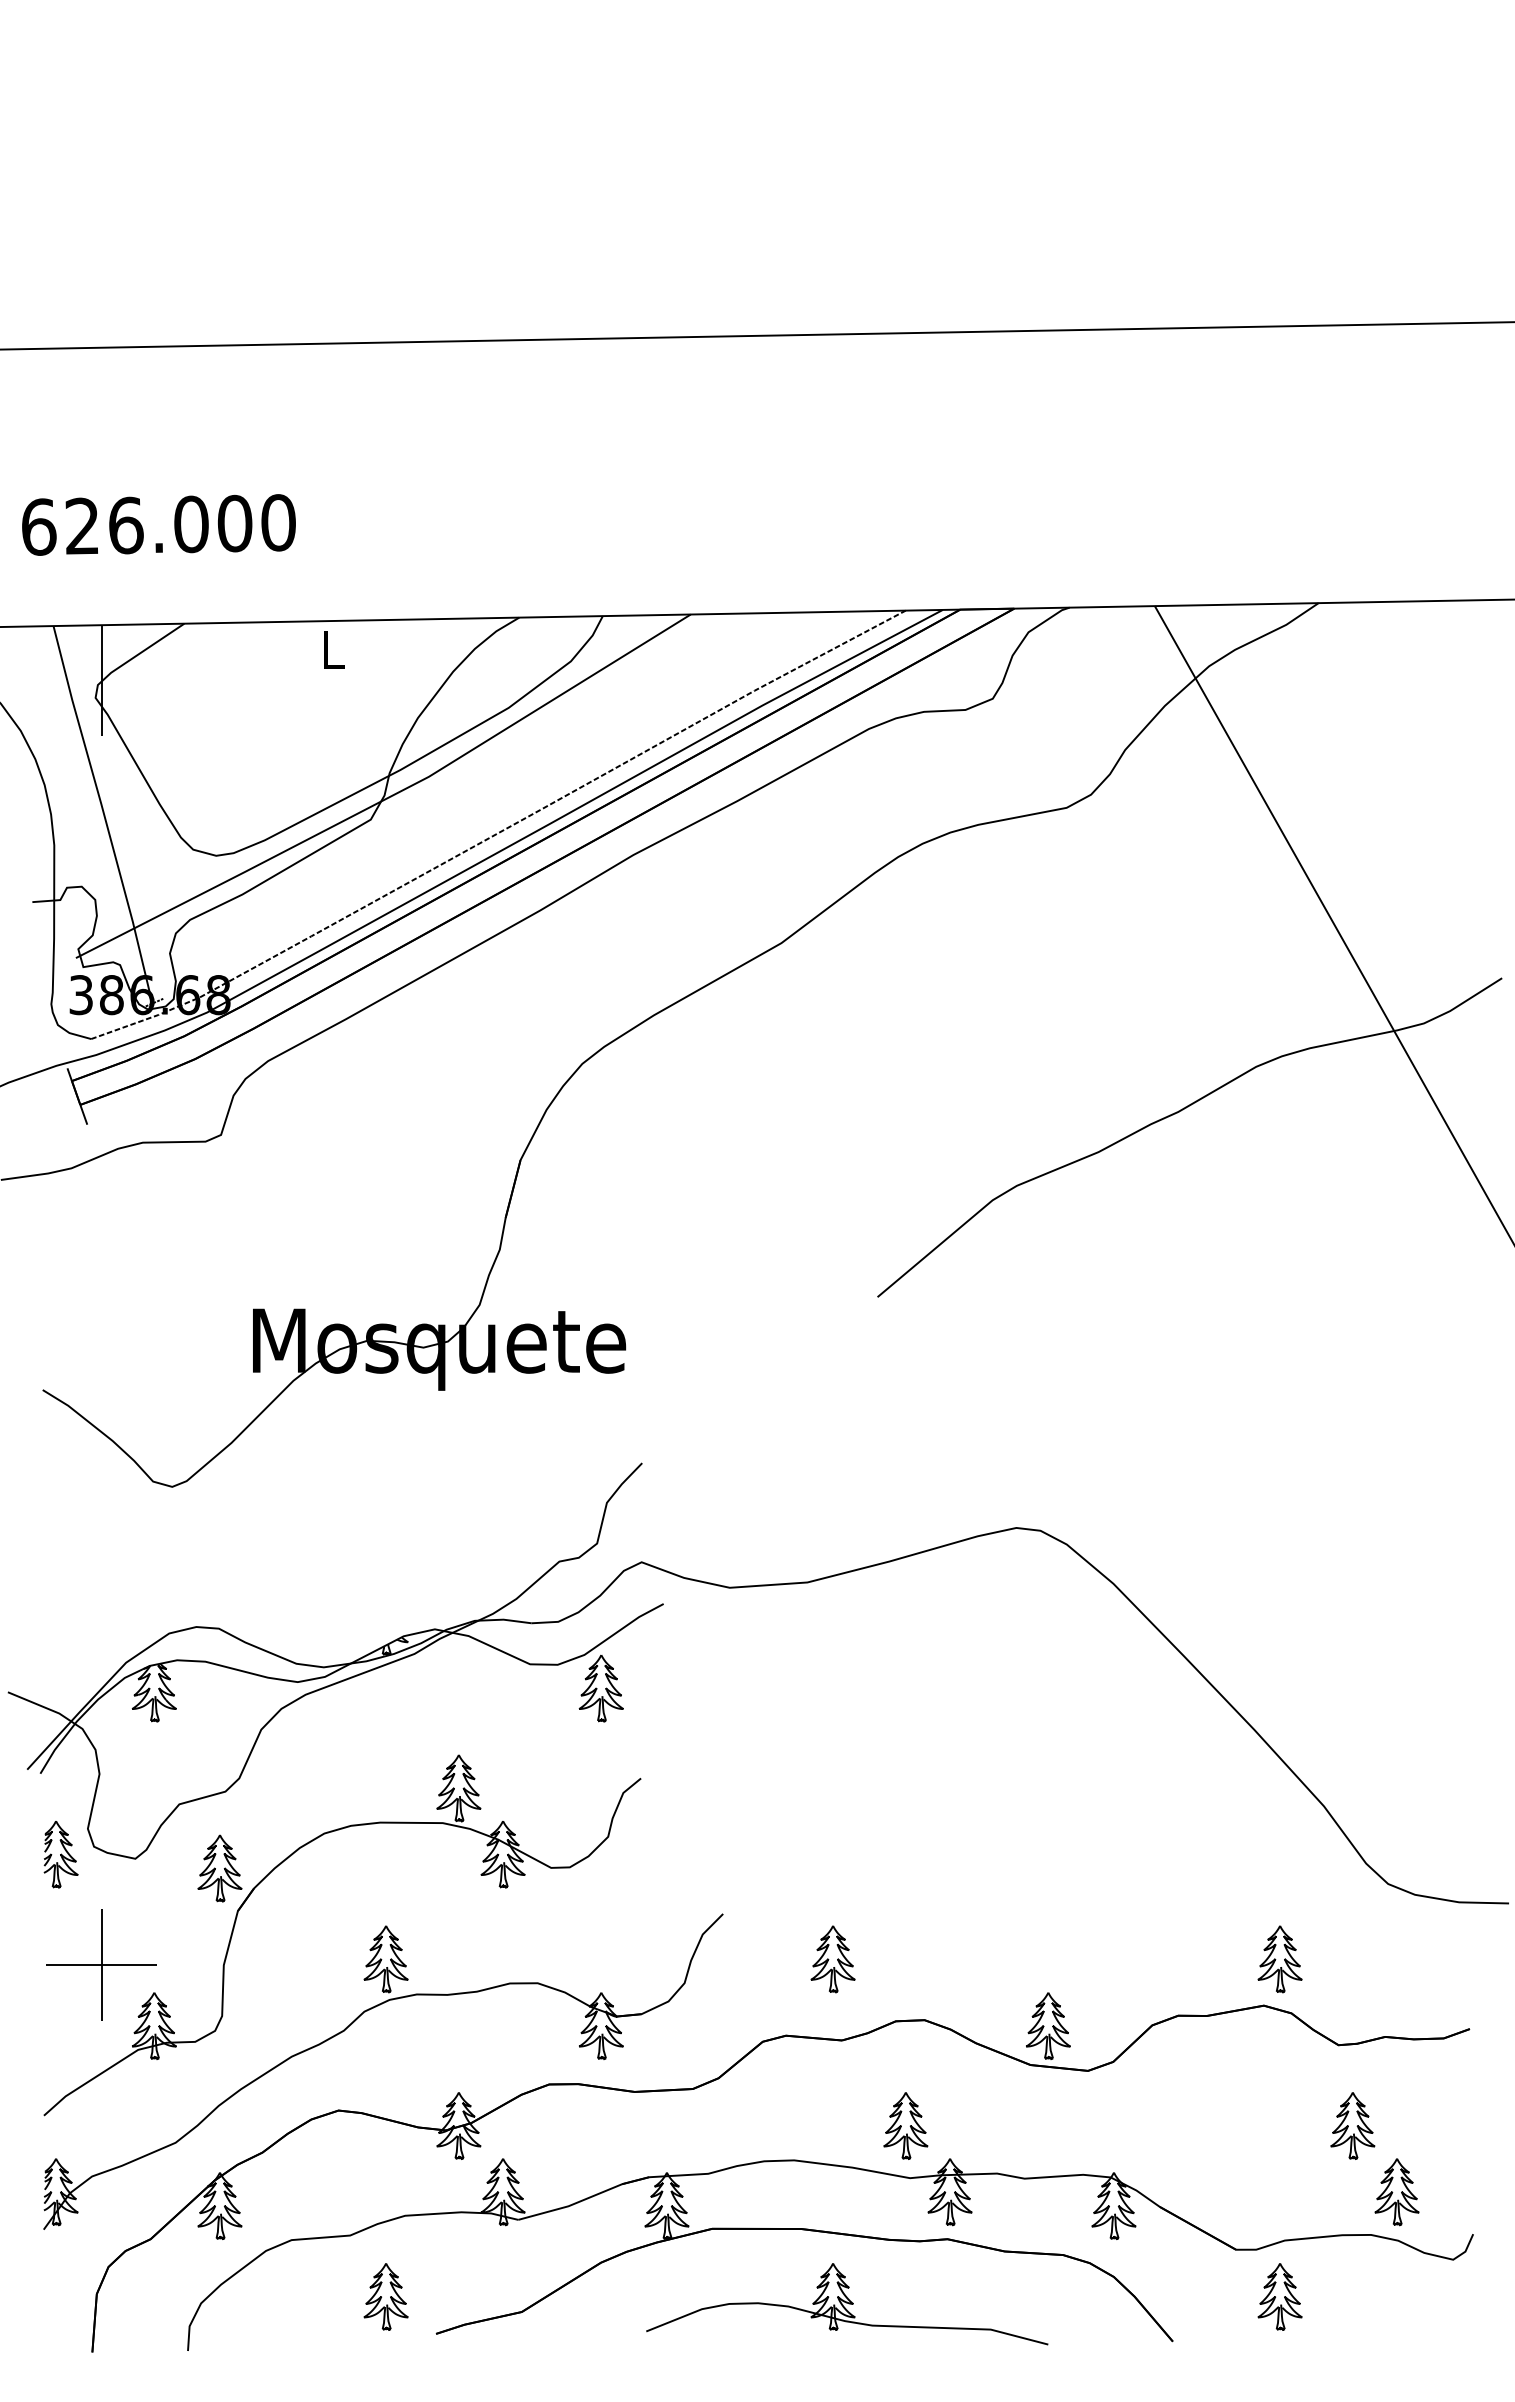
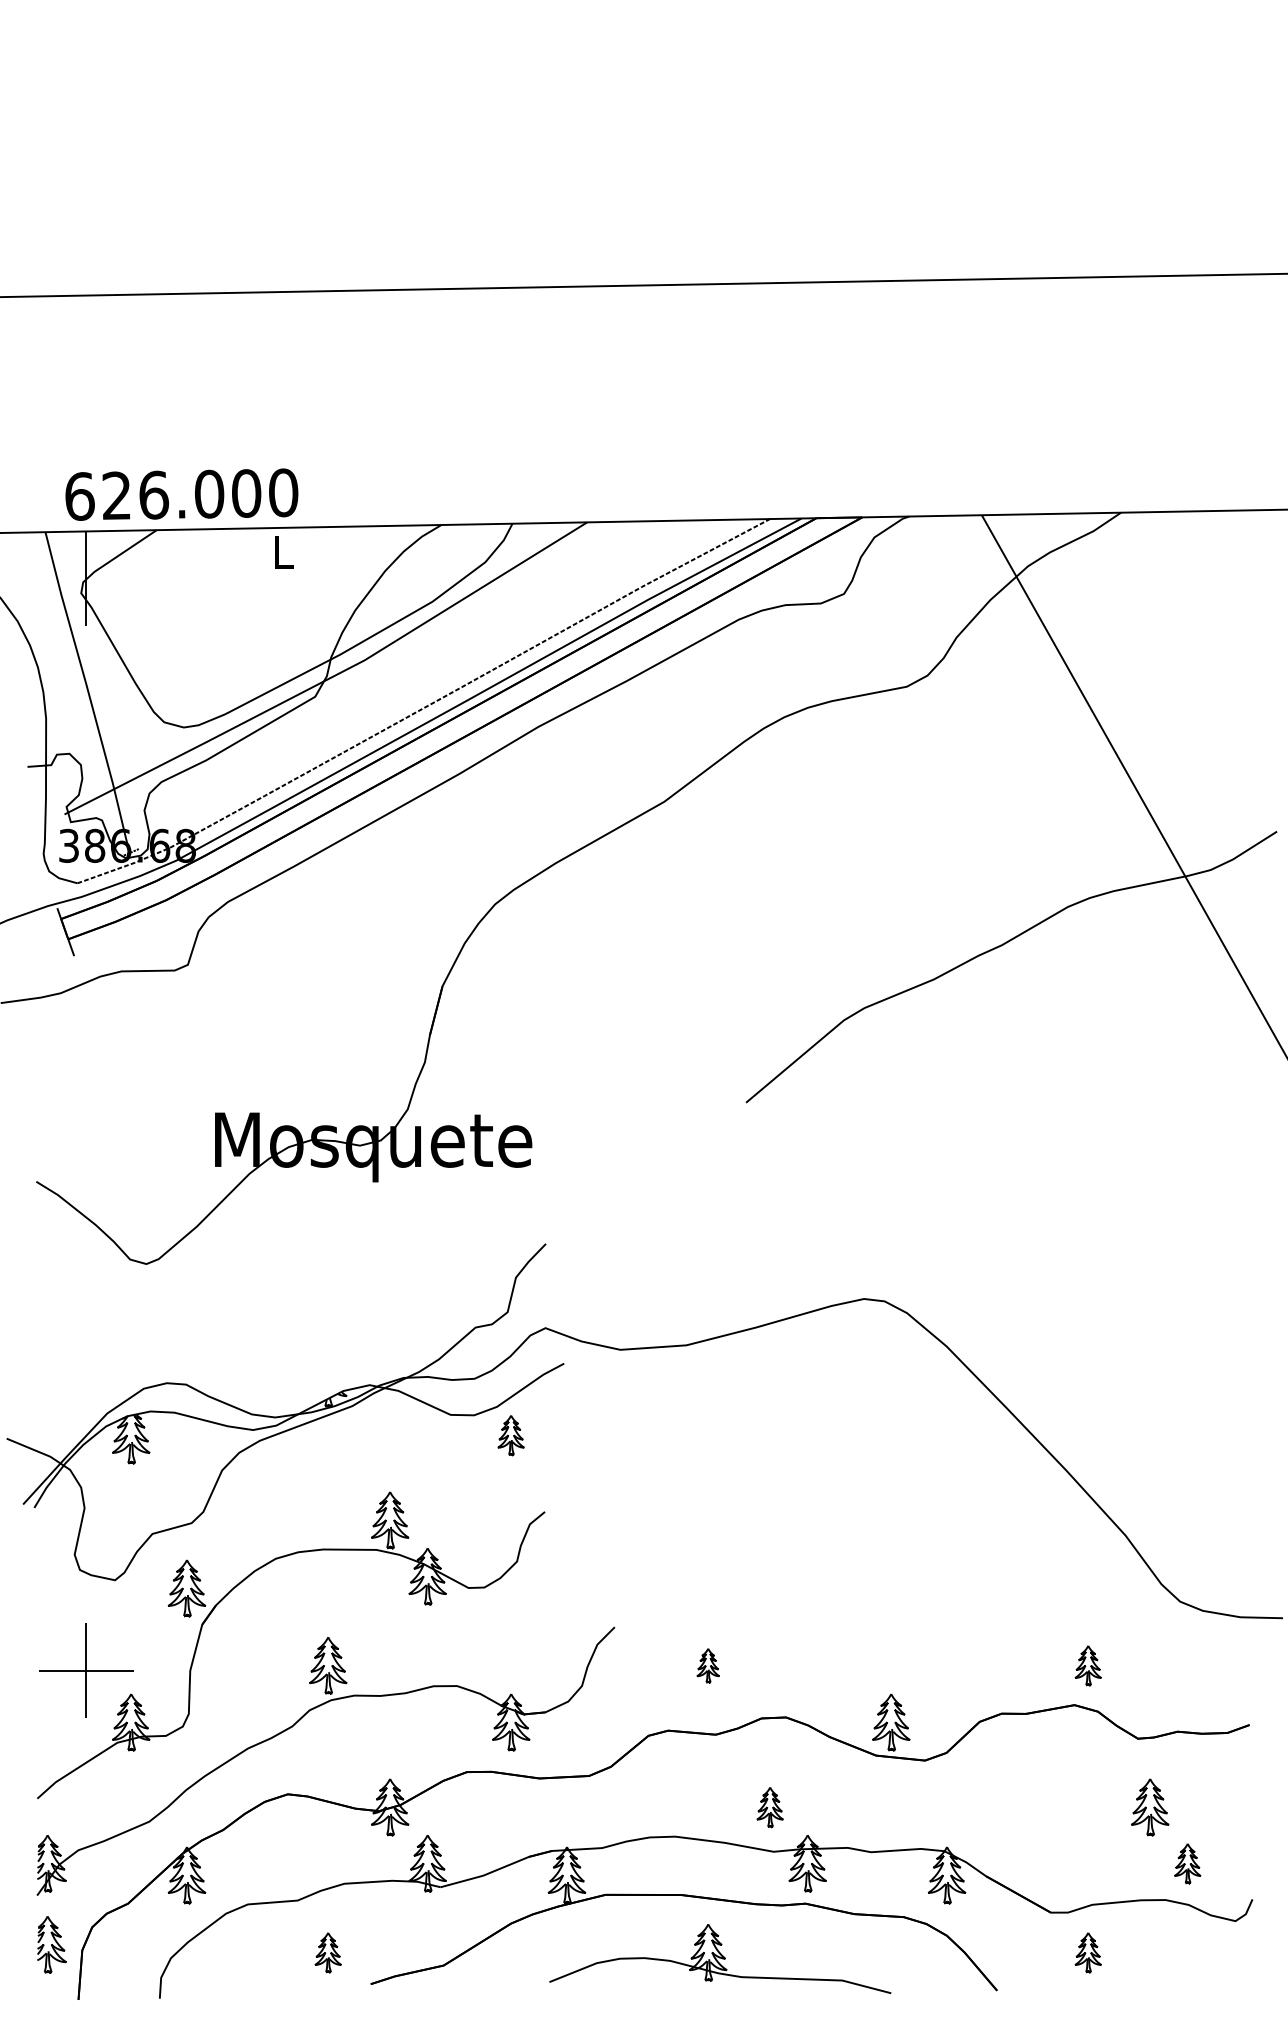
text: (158, 524) -> (181, 494), moved
part: (600, 1688) -> (510, 1435), size x0.7
part: (60, 1854) -> (51, 1944), moved
part: (832, 1959) -> (707, 1665), size x0.6
part: (1279, 1959) -> (1087, 1665), size x0.7
part: (905, 2125) -> (769, 1807), size x0.7
part: (1396, 2192) -> (1187, 1863), size x0.7
part: (385, 2296) -> (327, 1952), size x0.7
part: (1279, 2296) -> (1087, 1952), size x0.7

